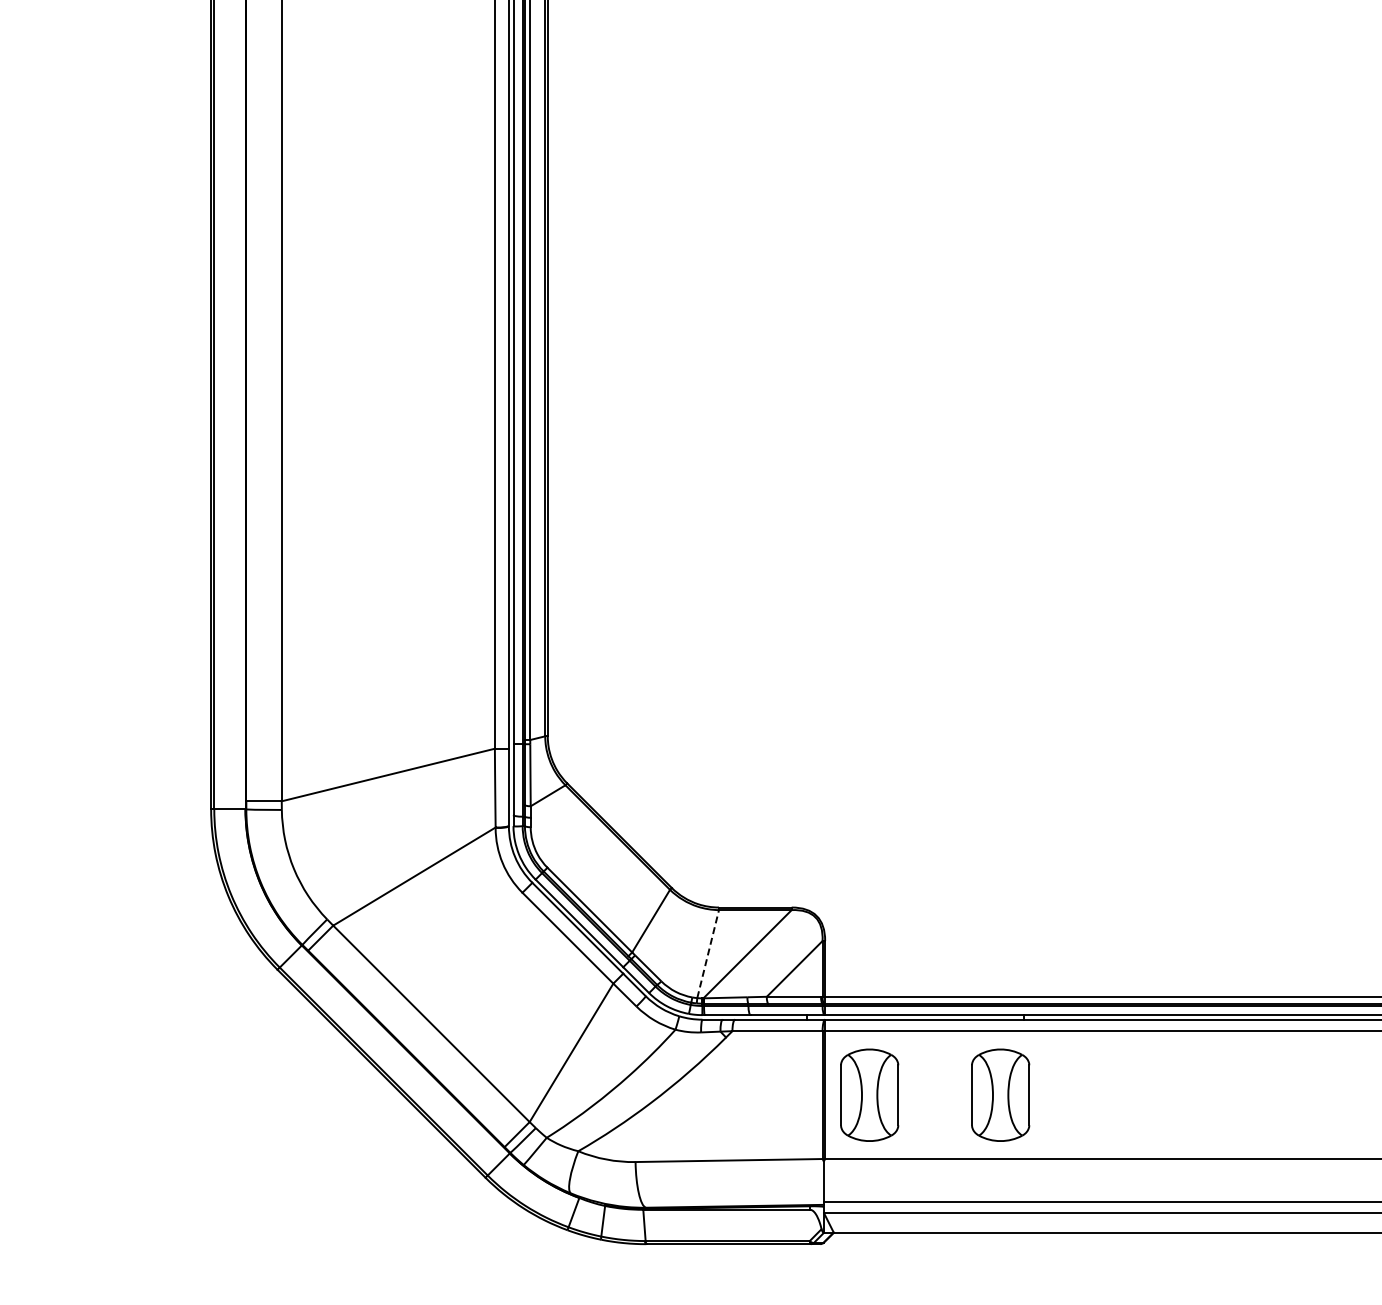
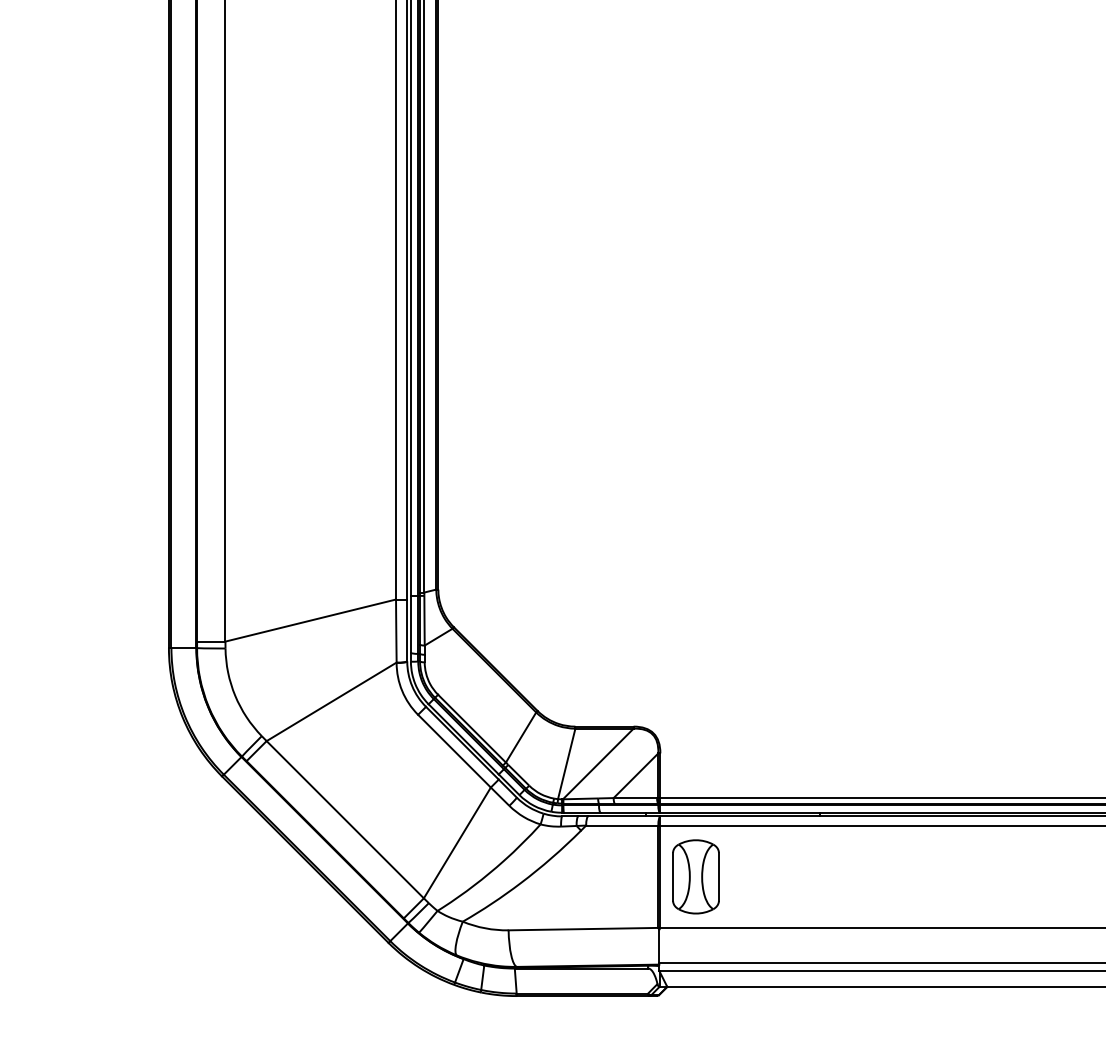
line: (708, 953) -> (567, 763), dashed -> solid
part: (1000, 1094) -> (800, 876), removed

